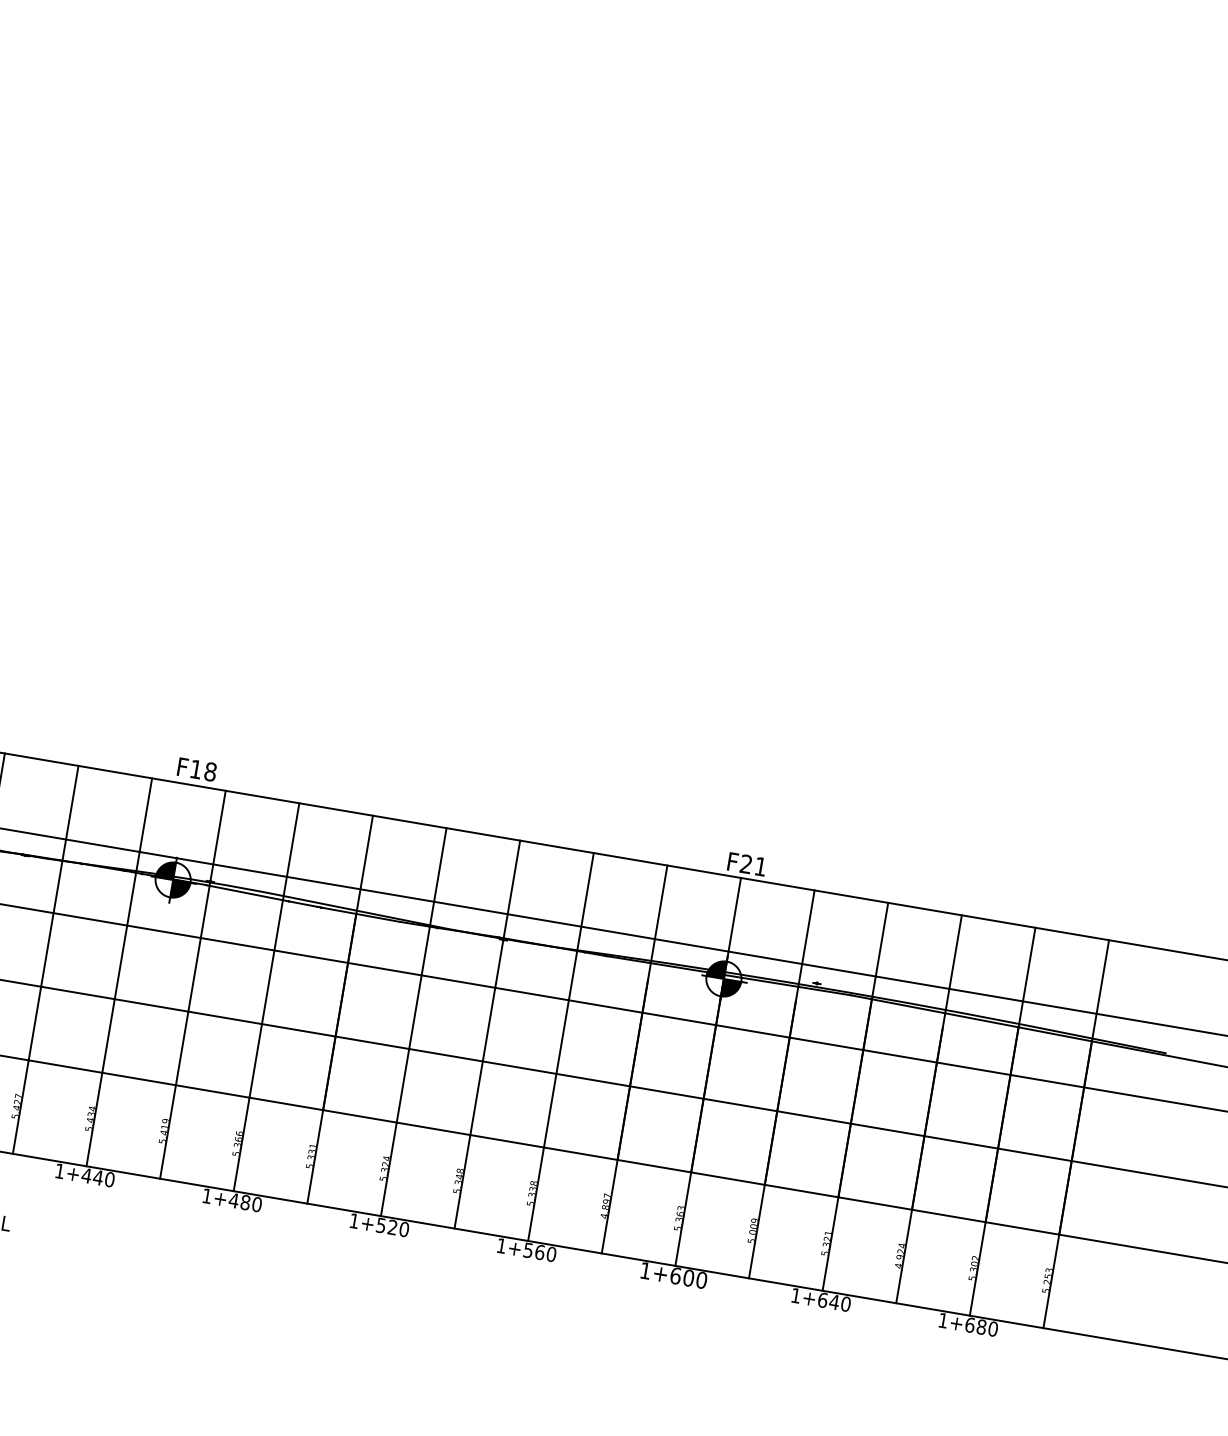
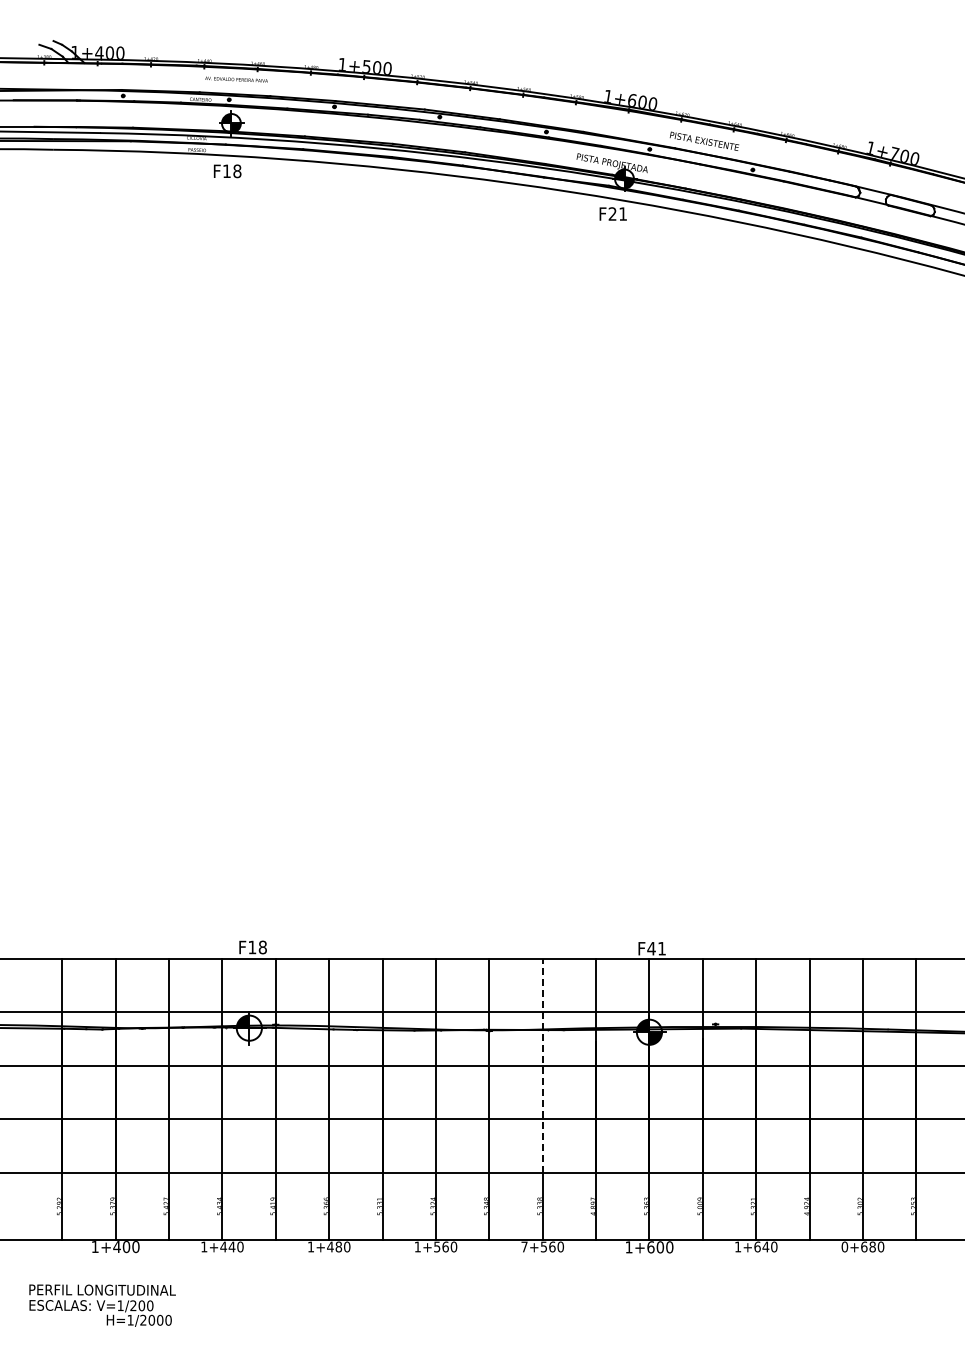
text: (746, 863) -> (651, 948), F21 -> F41
fill: (180, 890) -> (255, 1034), removed
line: (568, 999) -> (542, 1065), solid -> dashed
text: (392, 1226) -> (445, 1246), 1+520 -> 1+560
text: (501, 1245) -> (524, 1246), 1+560 -> 7+560
text: (942, 1319) -> (844, 1246), 1+680 -> 0+680

